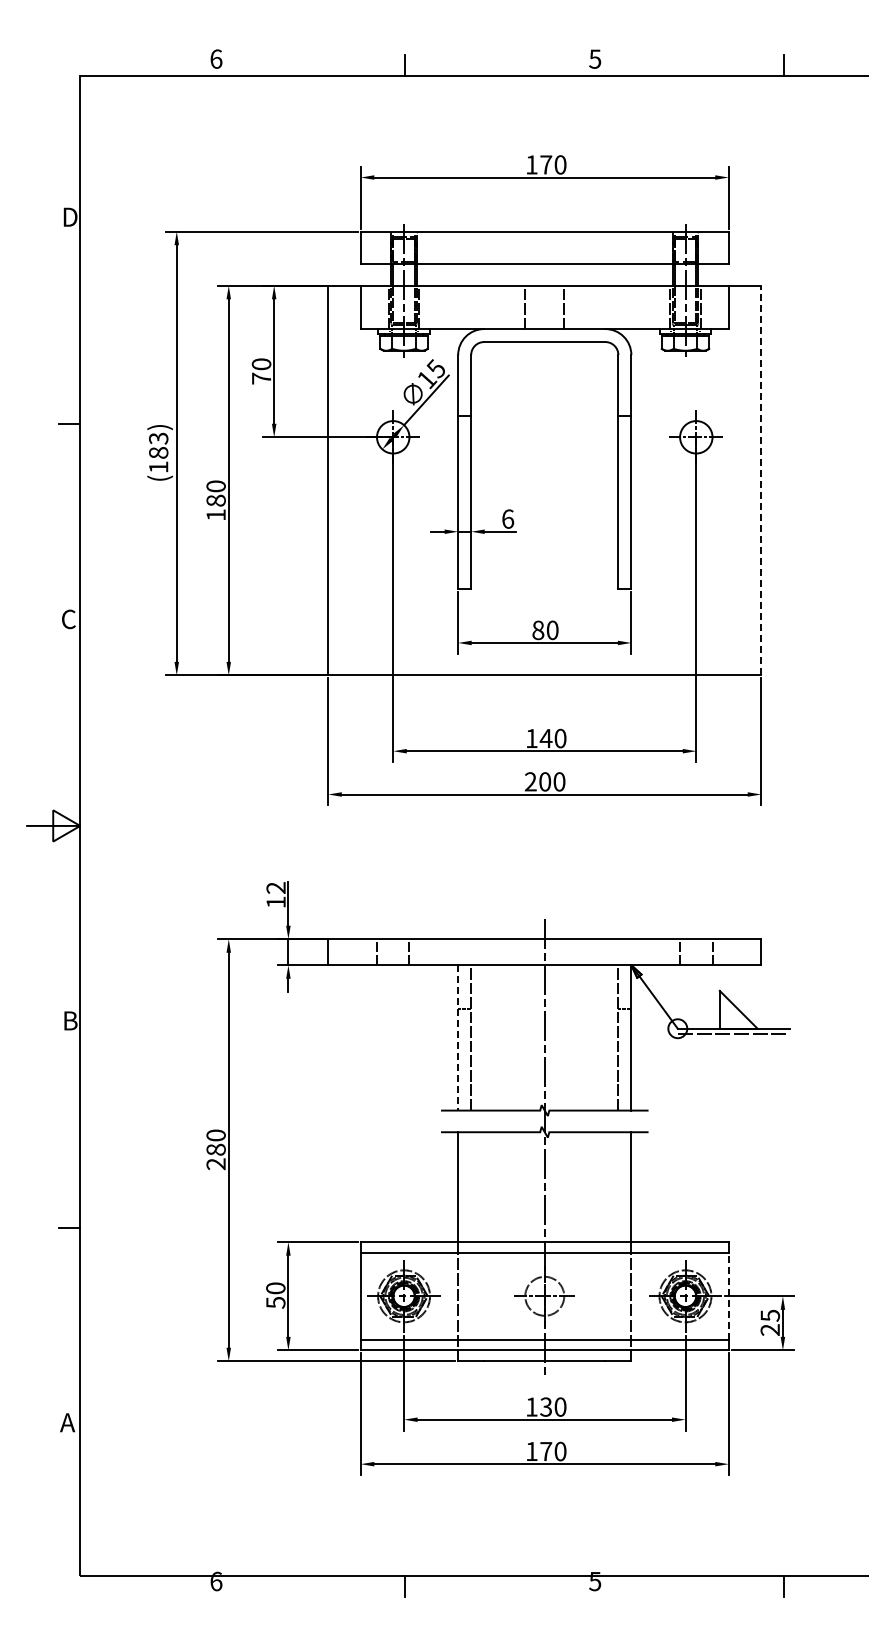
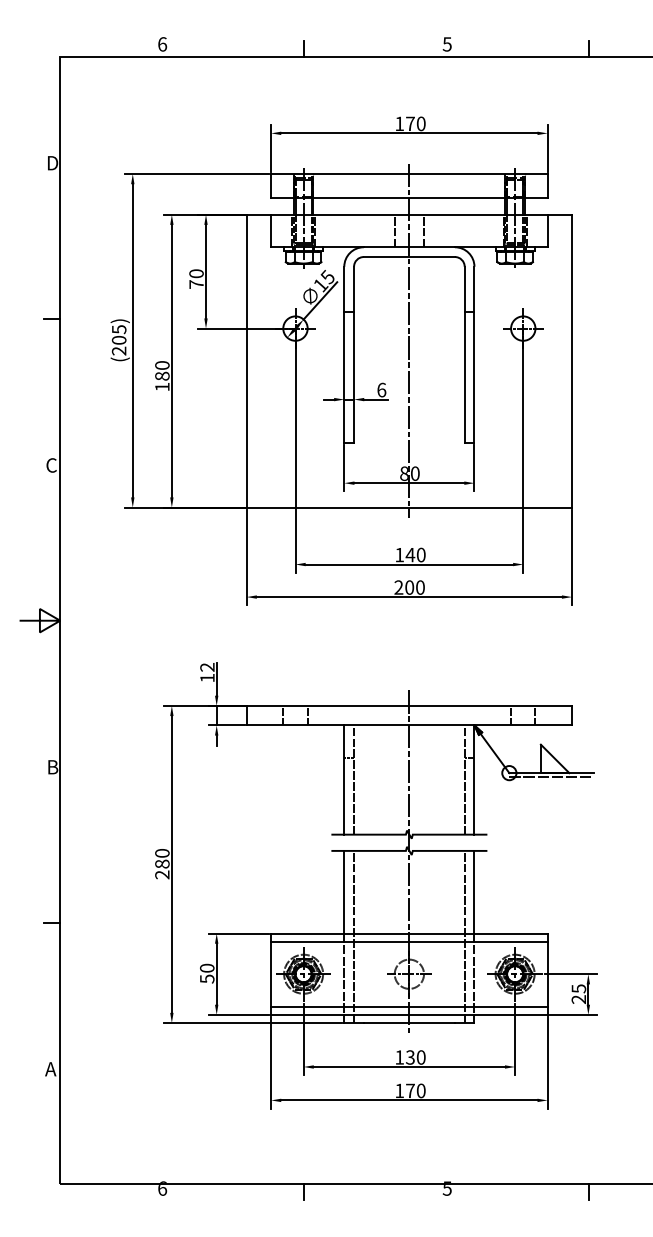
text: (158, 452) -> (119, 340), (183) -> (205)
line: (544, 452) -> (409, 340), added
line: (761, 480) -> (572, 361), dashed -> solid
line: (458, 1037) -> (344, 779), dashed -> solid
line: (471, 1246) -> (354, 936), added
line: (618, 1246) -> (464, 936), added
line: (728, 1295) -> (547, 973), dashed -> solid

